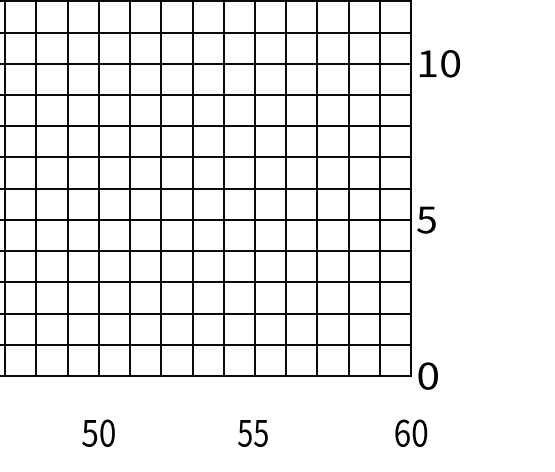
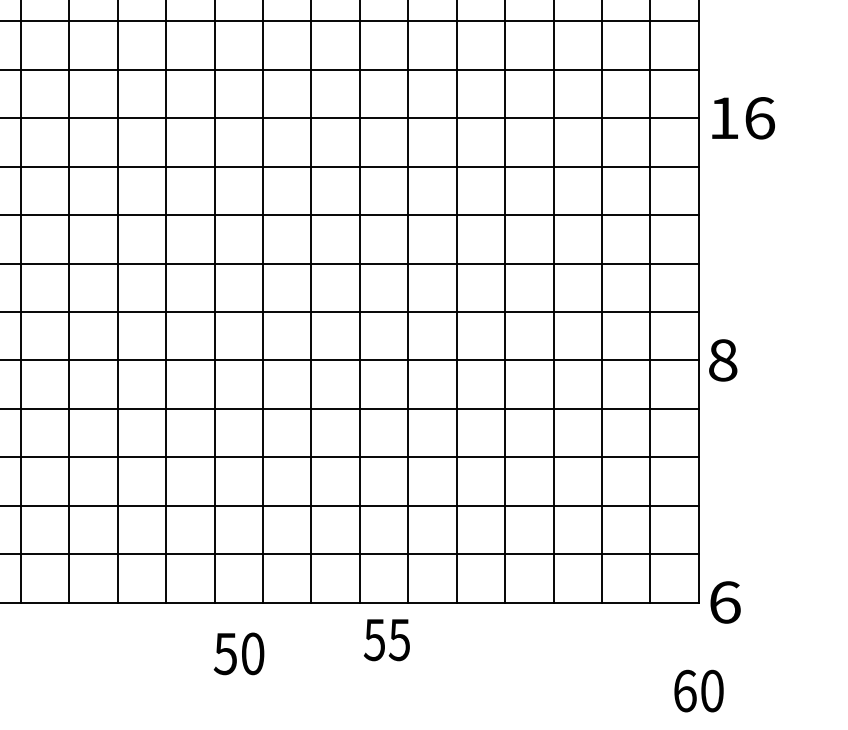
text: (450, 63) -> (759, 117), 10 -> 16
text: (426, 219) -> (722, 359), 5 -> 8
text: (428, 375) -> (725, 601), 0 -> 6
text: (98, 432) -> (238, 652), moved
text: (252, 433) -> (386, 640), moved

